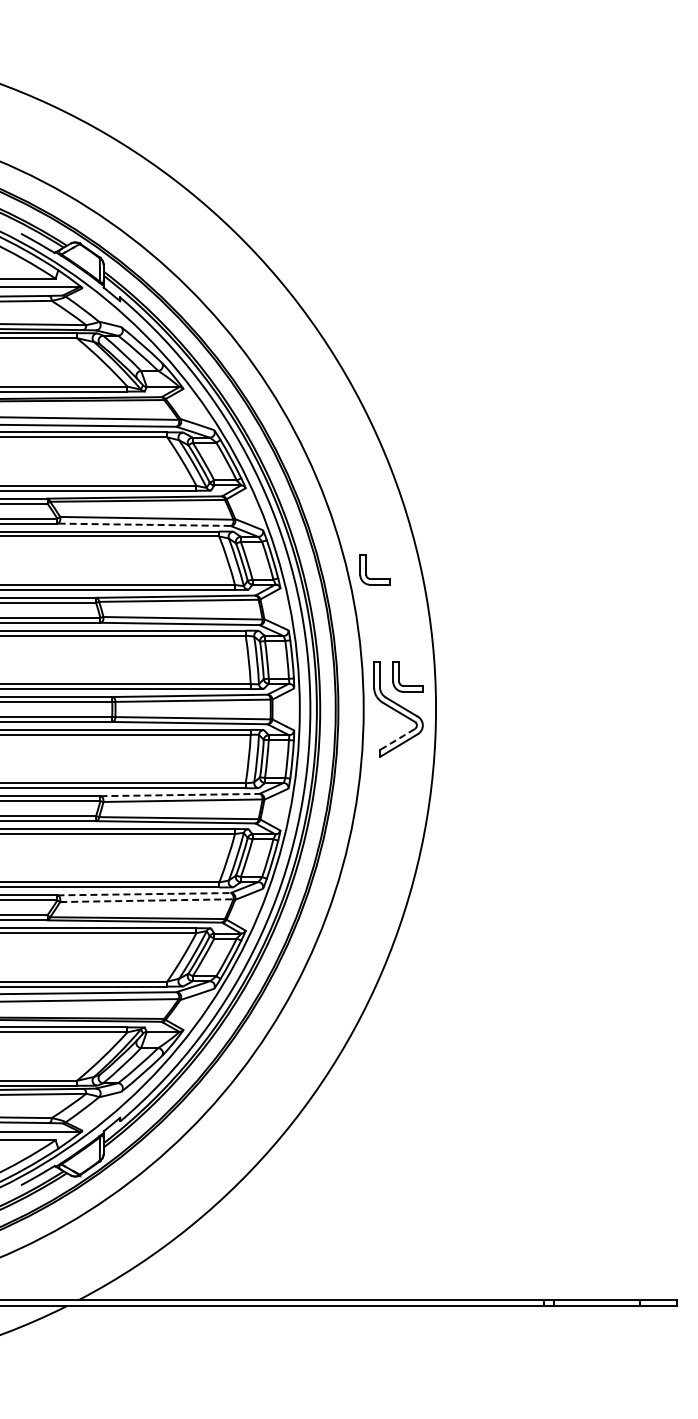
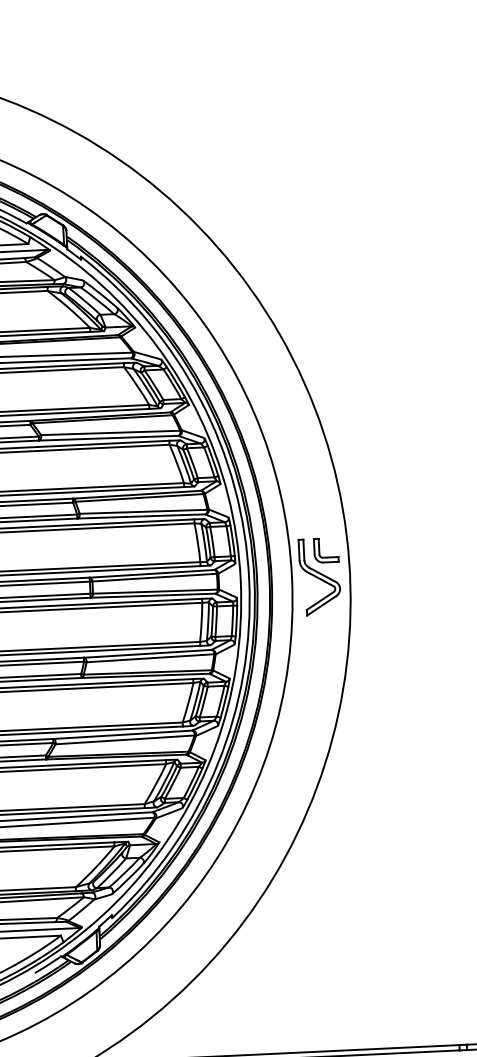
line: (144, 524) -> (109, 437), dashed -> solid
part: (366, 569) -> (288, 465), removed
line: (397, 739) -> (320, 601), dashed -> solid
line: (179, 795) -> (147, 654), dashed -> solid
line: (144, 894) -> (123, 735), dashed -> solid
line: (146, 900) -> (124, 739), dashed -> solid

